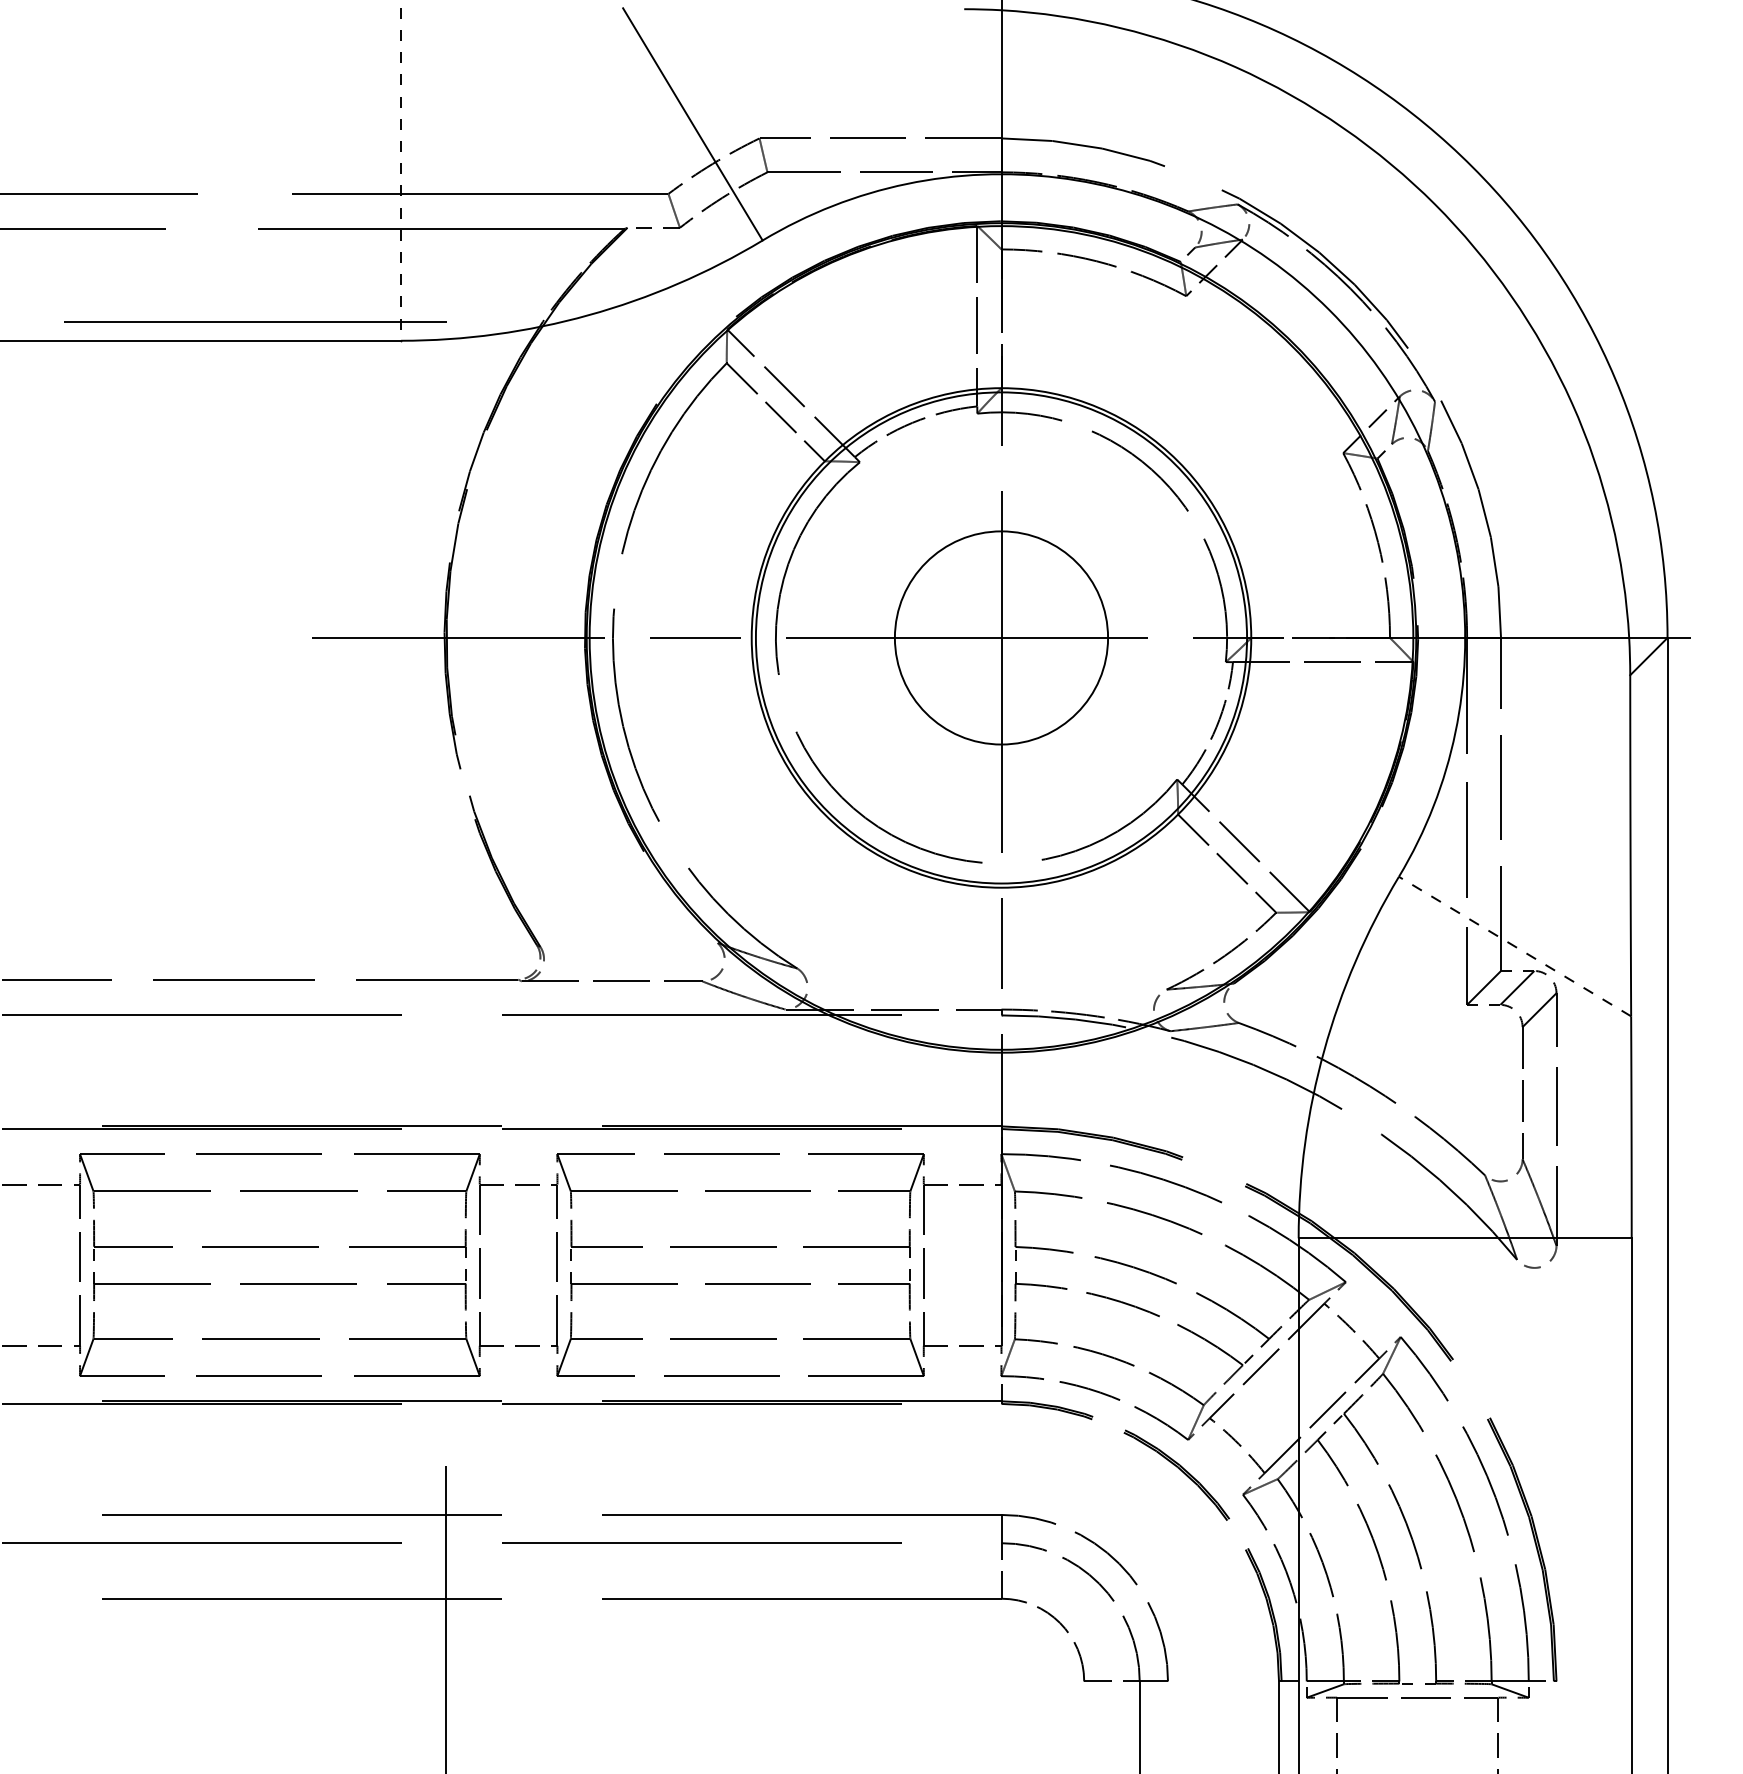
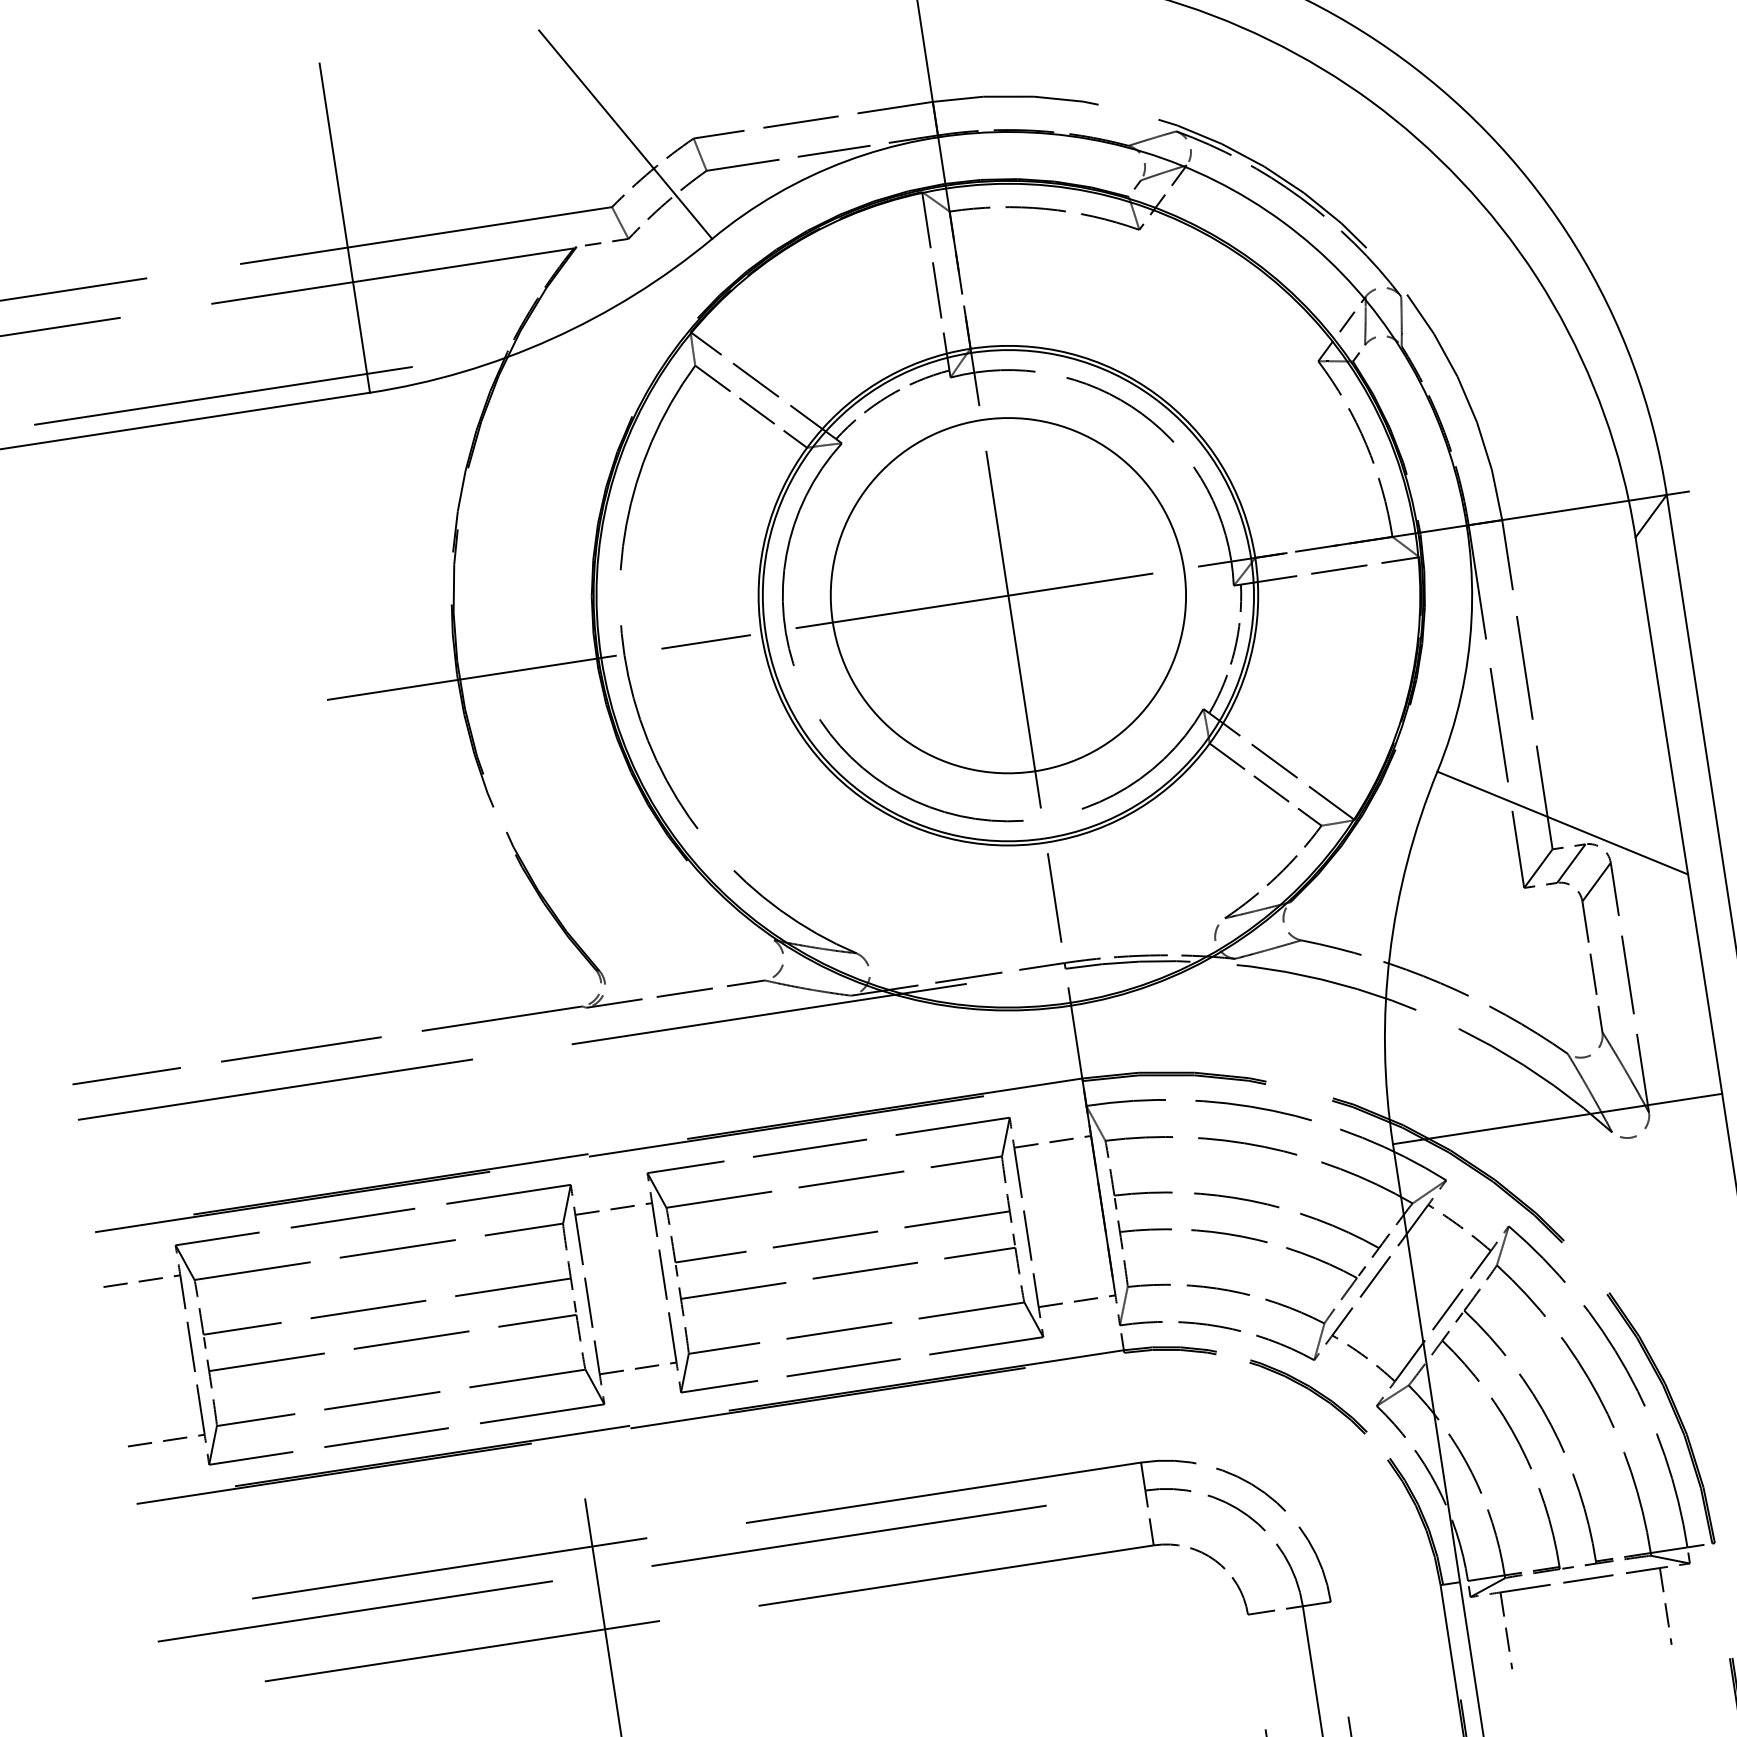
line: (401, 174) -> (345, 228), dashed -> solid
circle: (1001, 637) -> (1008, 595), size x1.67
line: (1514, 946) -> (1562, 823), dashed -> solid

